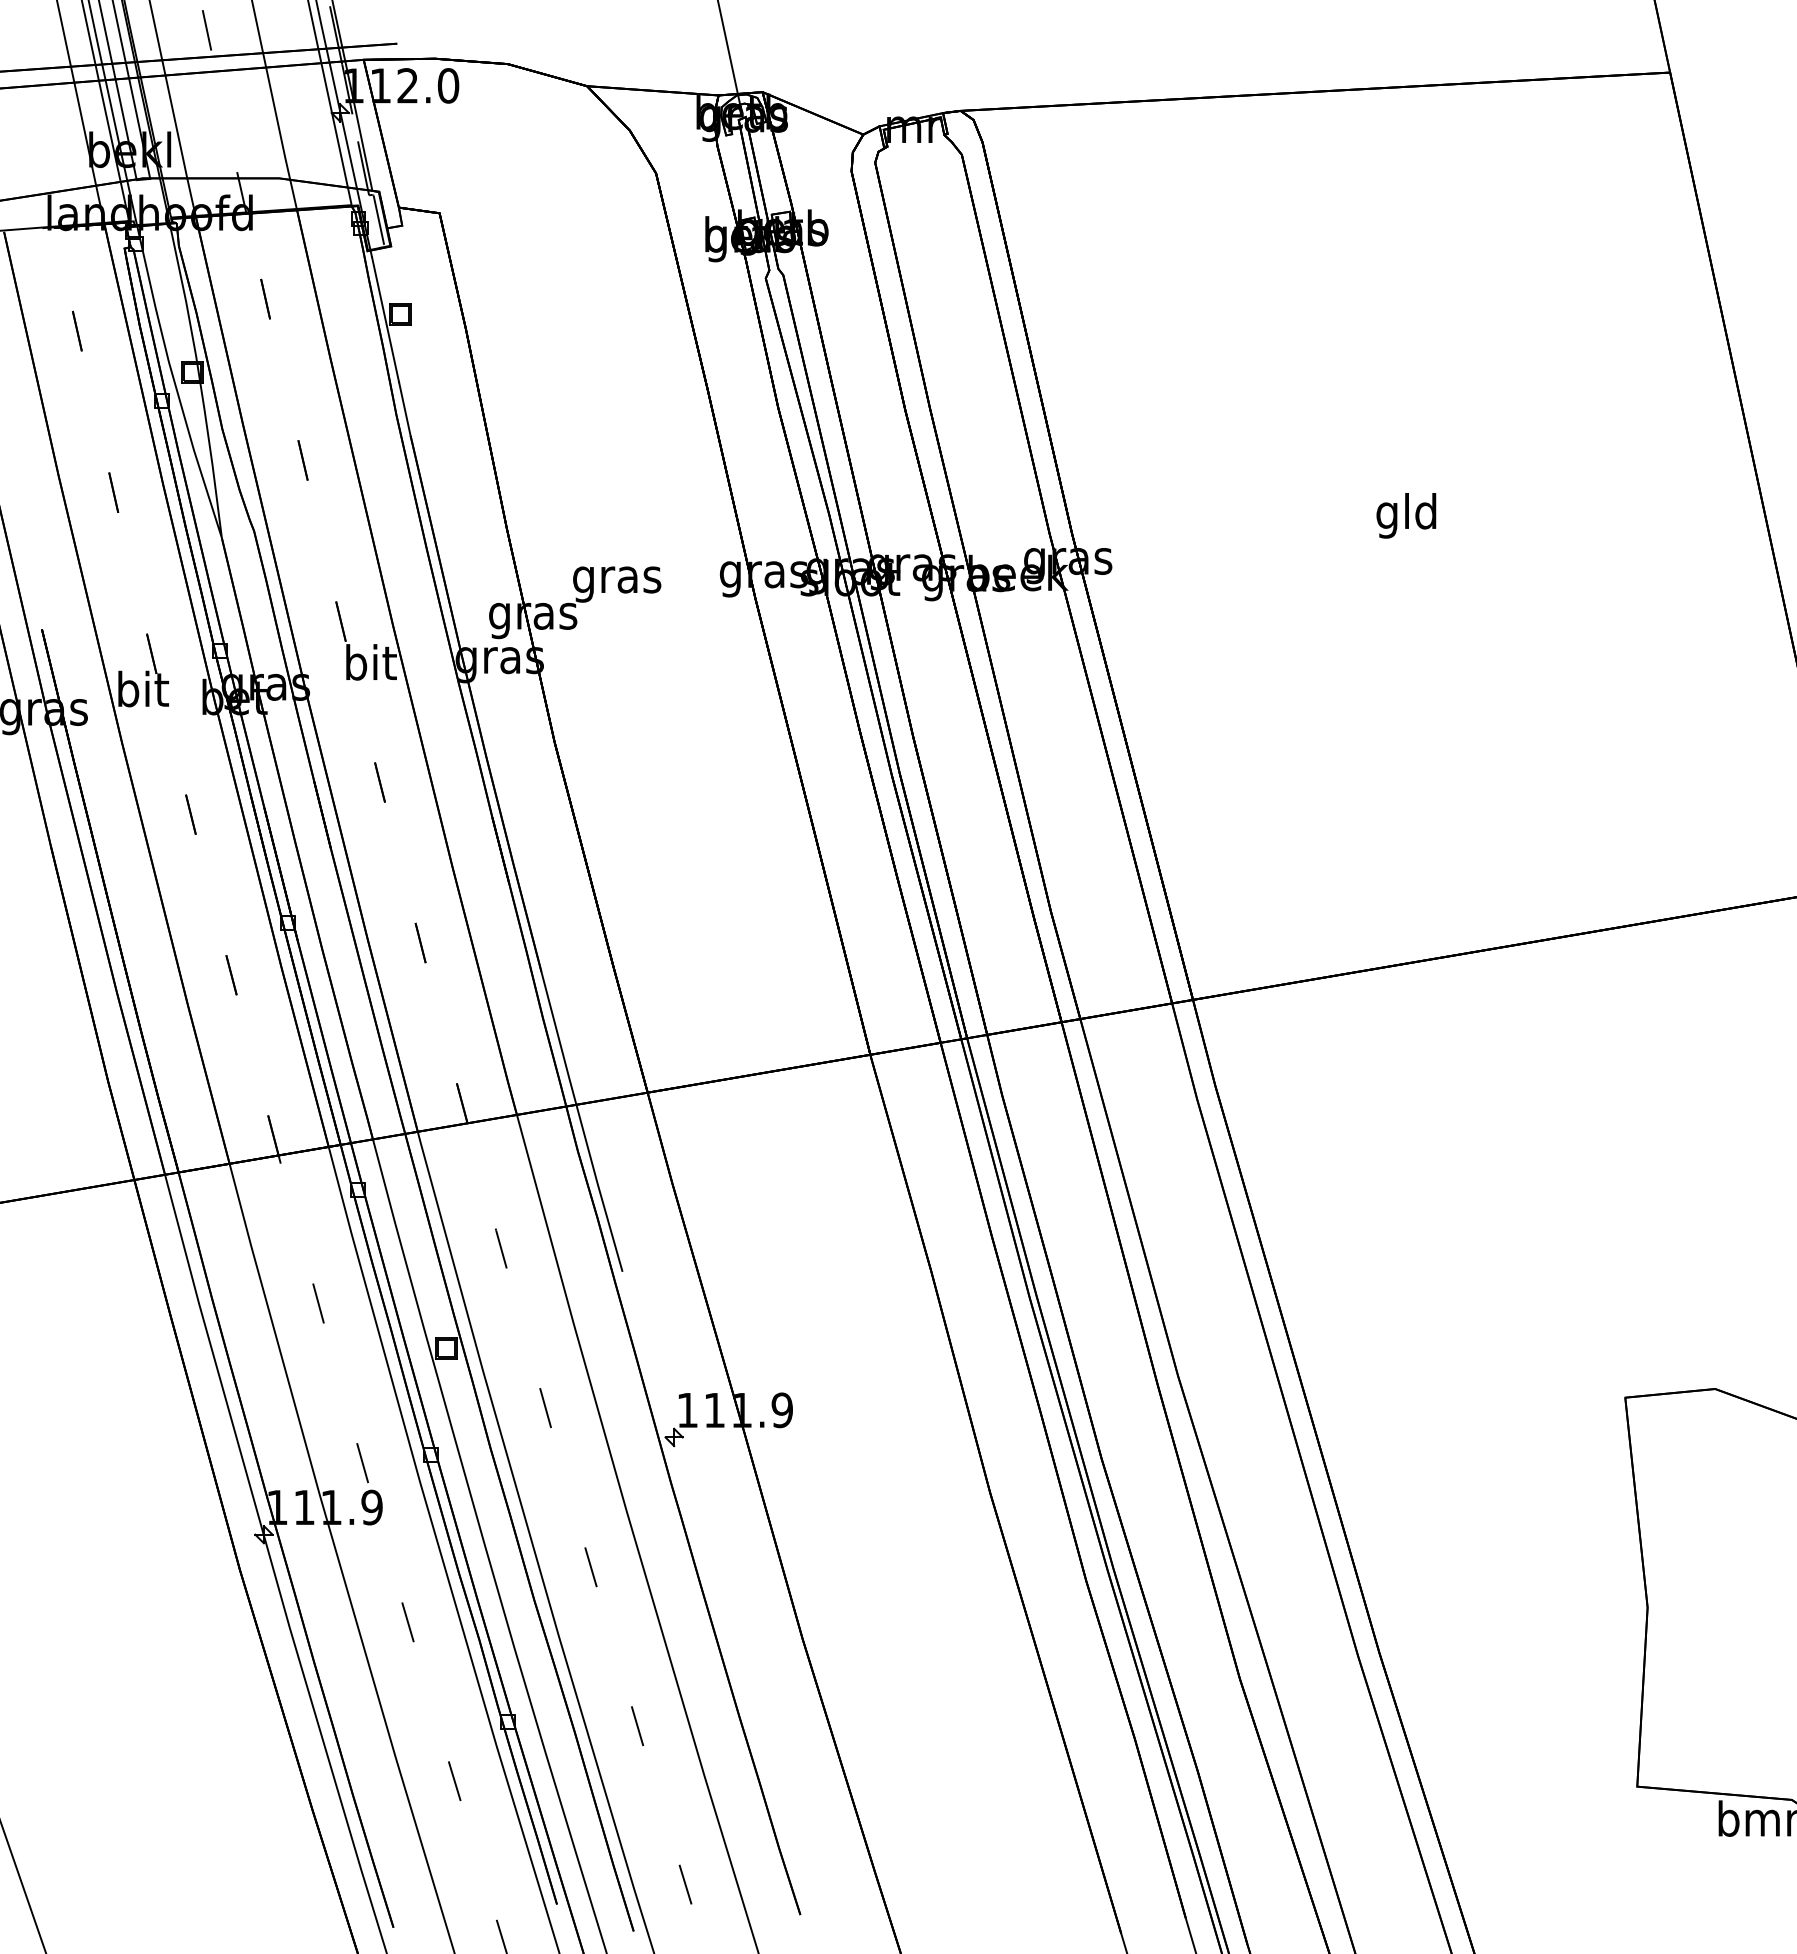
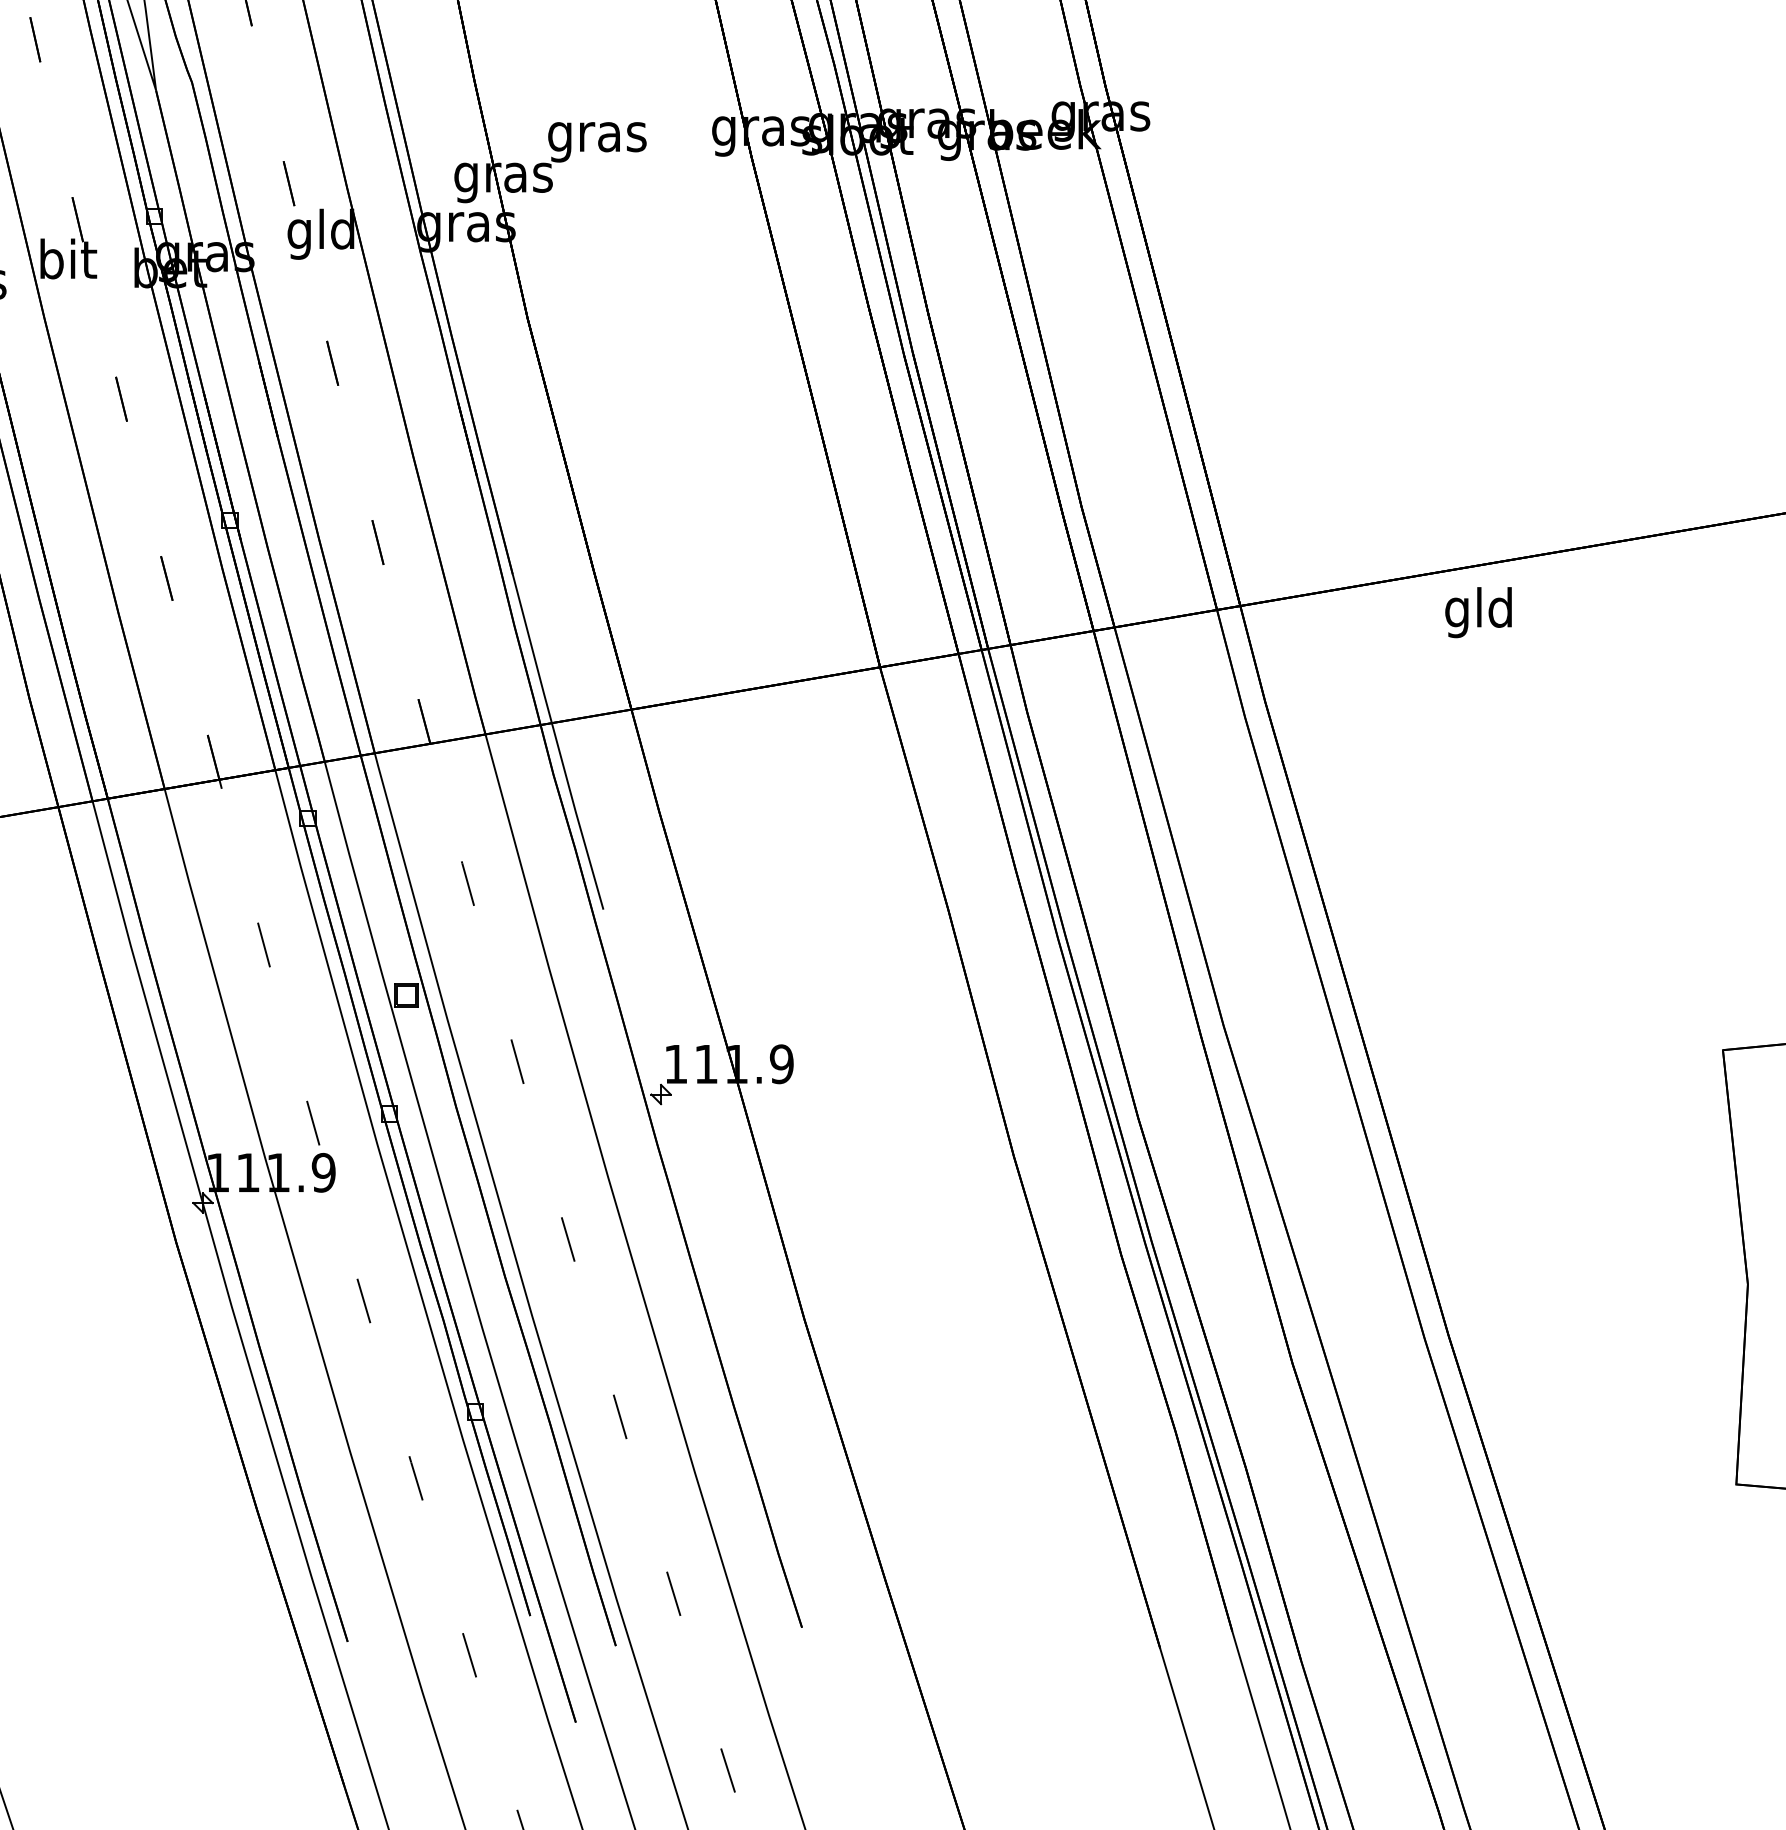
text: (1406, 515) -> (1478, 612), moved
text: (369, 666) -> (320, 233), bit -> gld

